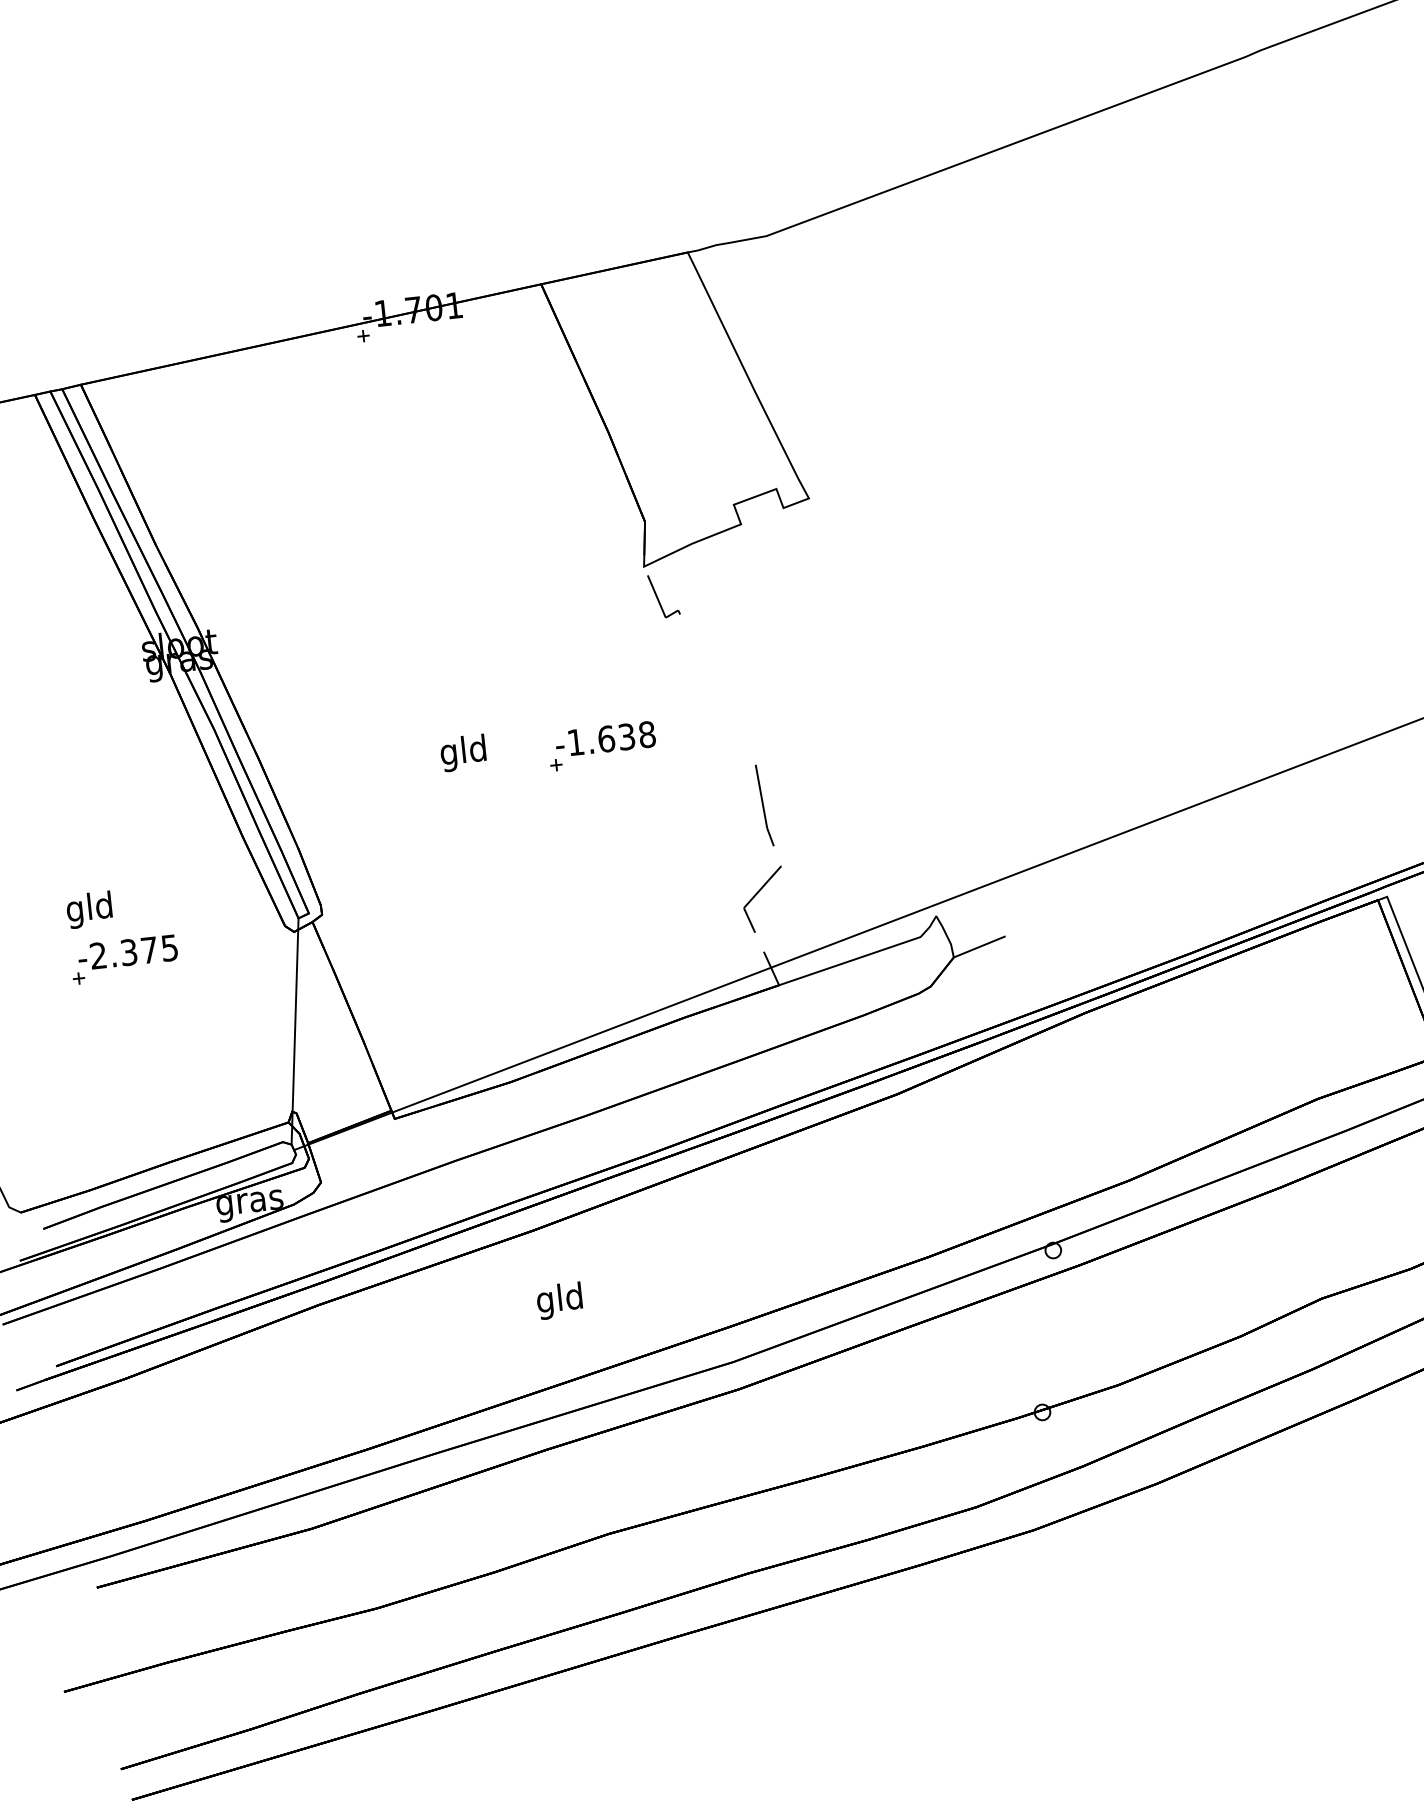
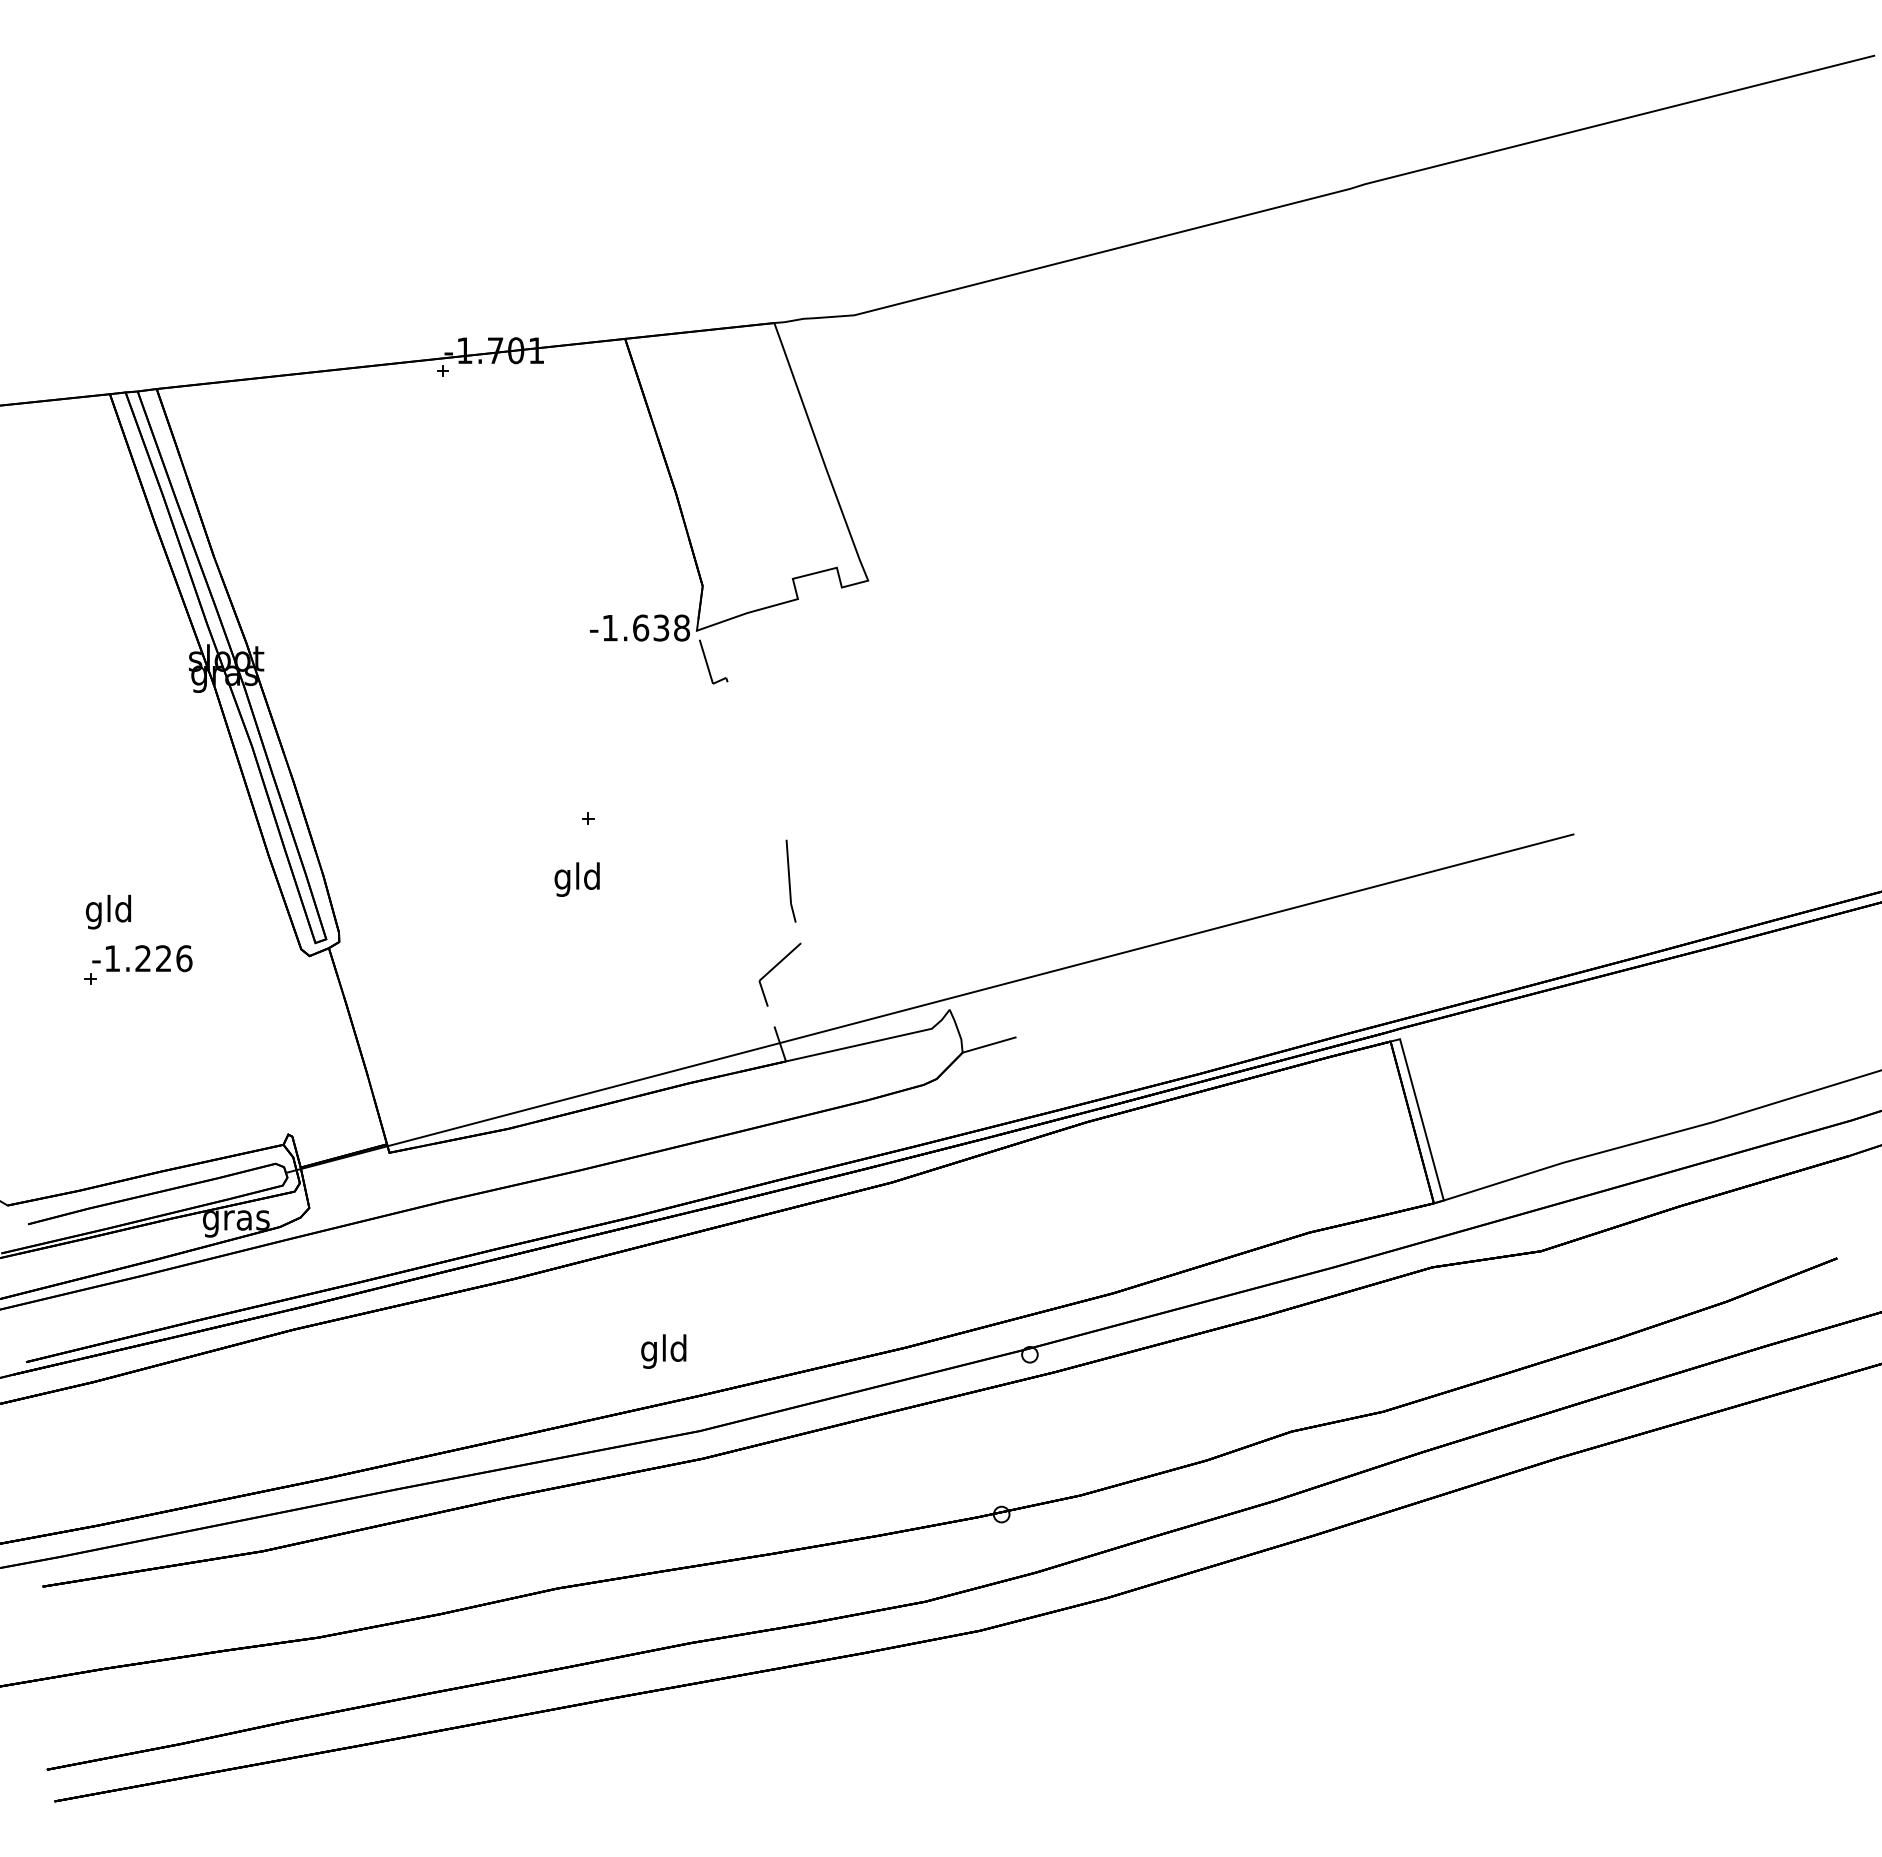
text: (604, 738) -> (639, 627), moved
text: (462, 753) -> (576, 879), moved
text: (134, 951) -> (148, 958), -2.375 -> -1.226
line: (294, 1031) -> (299, 1055), removed
text: (559, 1300) -> (663, 1351), moved

